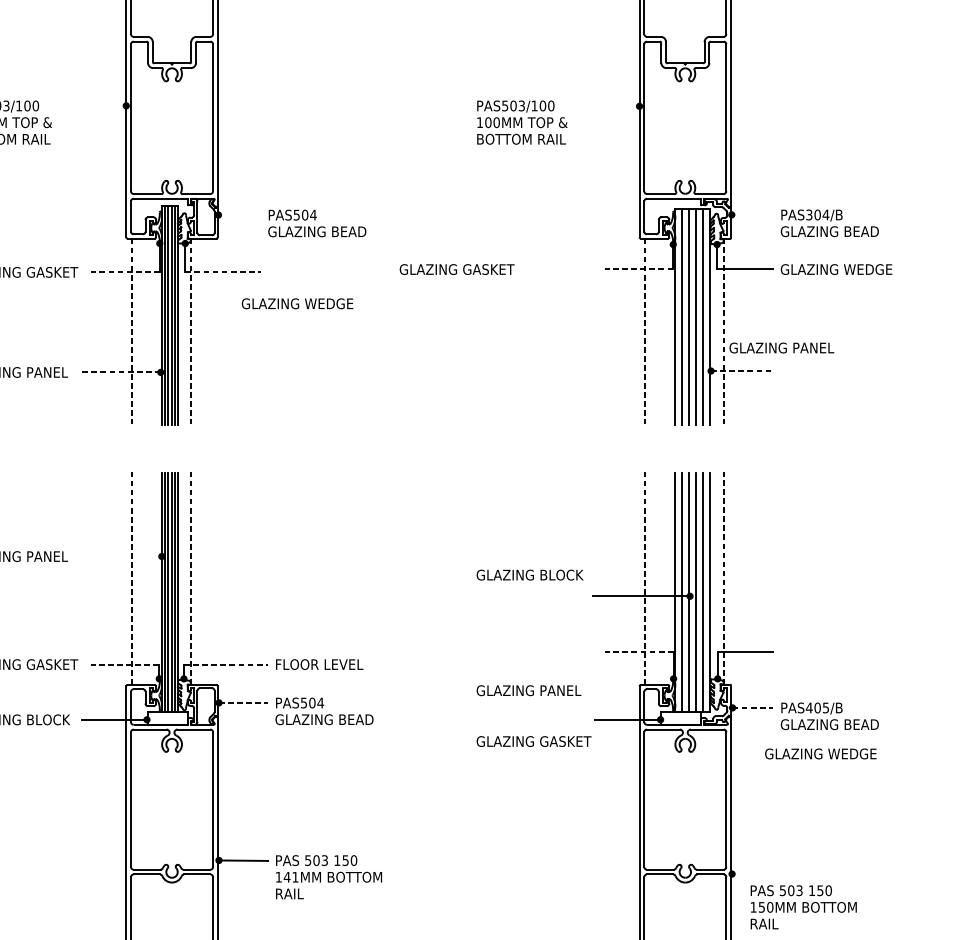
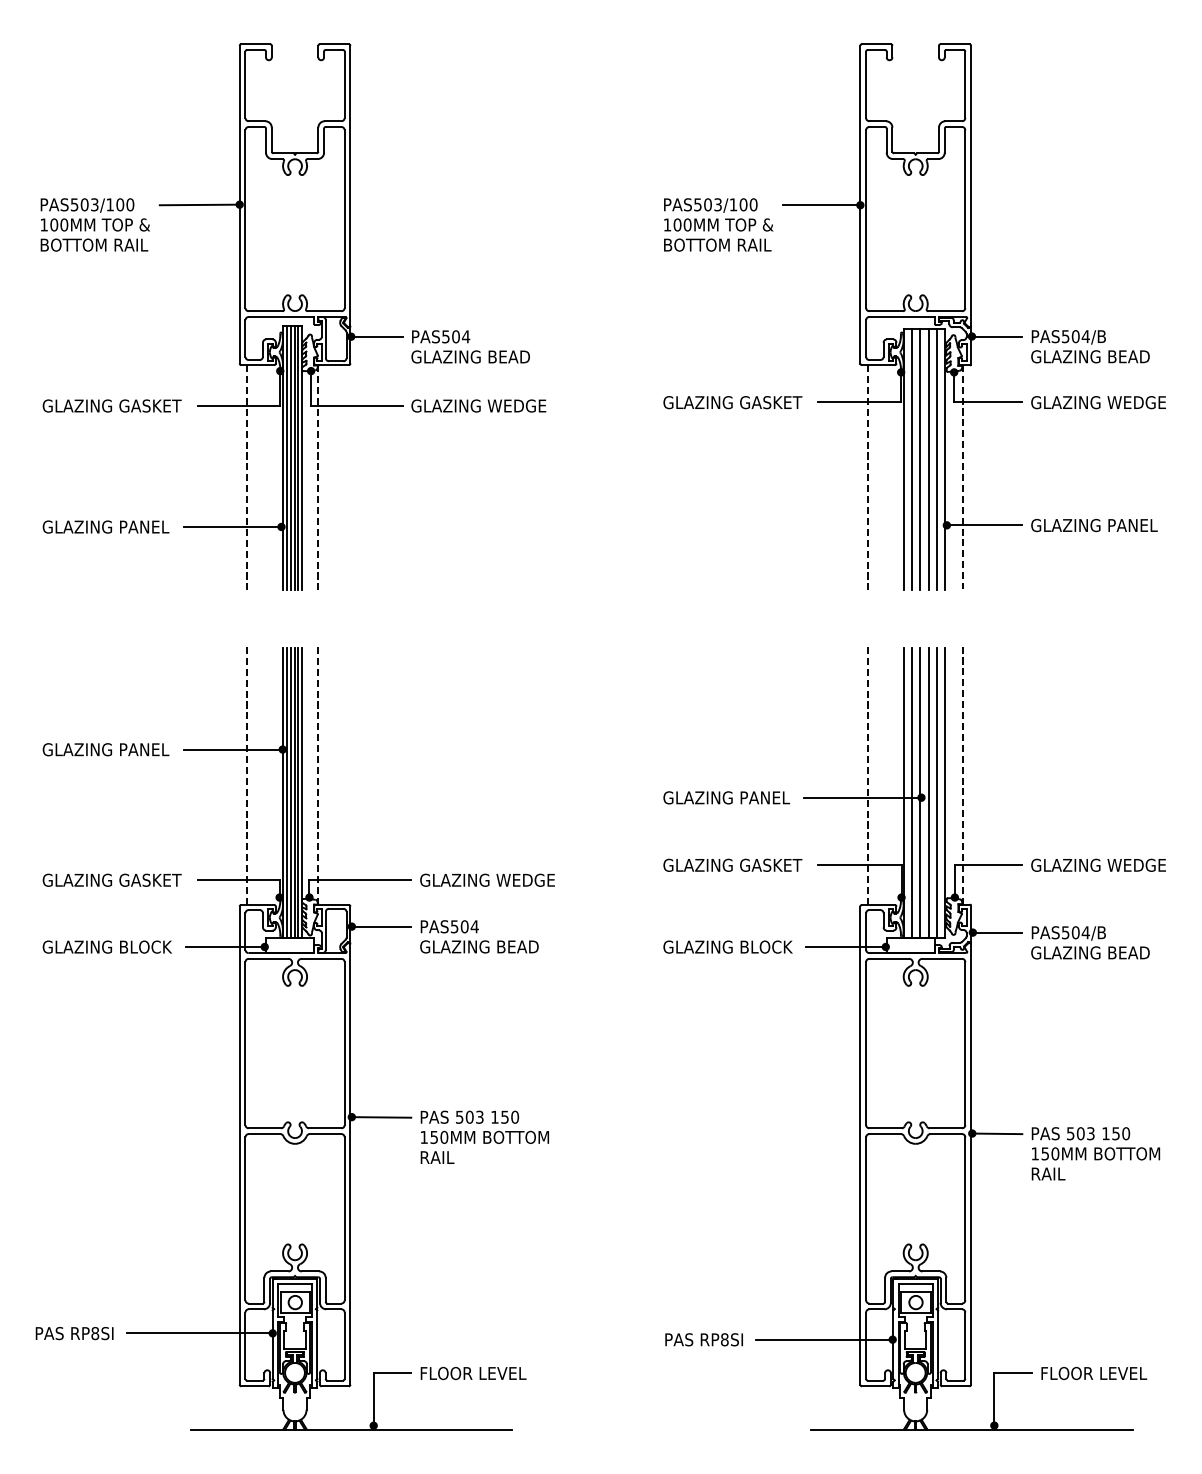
line: (93, 105) -> (199, 204), added
line: (607, 106) -> (821, 205), added
line: (239, 214) -> (376, 336), added
line: (752, 214) -> (996, 336), added
text: (809, 214) -> (1065, 336), PAS304/B -> PAS504/B
text: (456, 269) -> (732, 402), moved
line: (638, 269) -> (859, 402), dashed -> solid
line: (125, 271) -> (238, 405), dashed -> solid
line: (222, 271) -> (356, 405), dashed -> solid
text: (297, 303) -> (478, 405), moved
text: (781, 348) -> (1094, 525), moved
line: (742, 371) -> (984, 525), dashed -> solid
line: (120, 372) -> (232, 526), dashed -> solid
line: (120, 556) -> (232, 749), added
text: (529, 574) -> (727, 946), moved
line: (638, 652) -> (859, 865), dashed -> solid
text: (331, 663) -> (487, 879), FLOOR LEVEL -> GLAZING WEDGE
line: (125, 664) -> (238, 880), dashed -> solid
line: (226, 664) -> (360, 880), dashed -> solid
text: (528, 690) -> (726, 797), moved
line: (243, 702) -> (381, 926), dashed -> solid
line: (752, 707) -> (997, 932), dashed -> solid
text: (817, 707) -> (1075, 932), PAS405/B -> PAS504/B
text: (533, 740) -> (732, 864), moved
text: (820, 753) -> (1098, 864), moved
line: (752, 873) -> (997, 1133), added
text: (291, 877) -> (439, 1137), 141MM -> 150MM
text: (803, 907) -> (1095, 1153), moved

